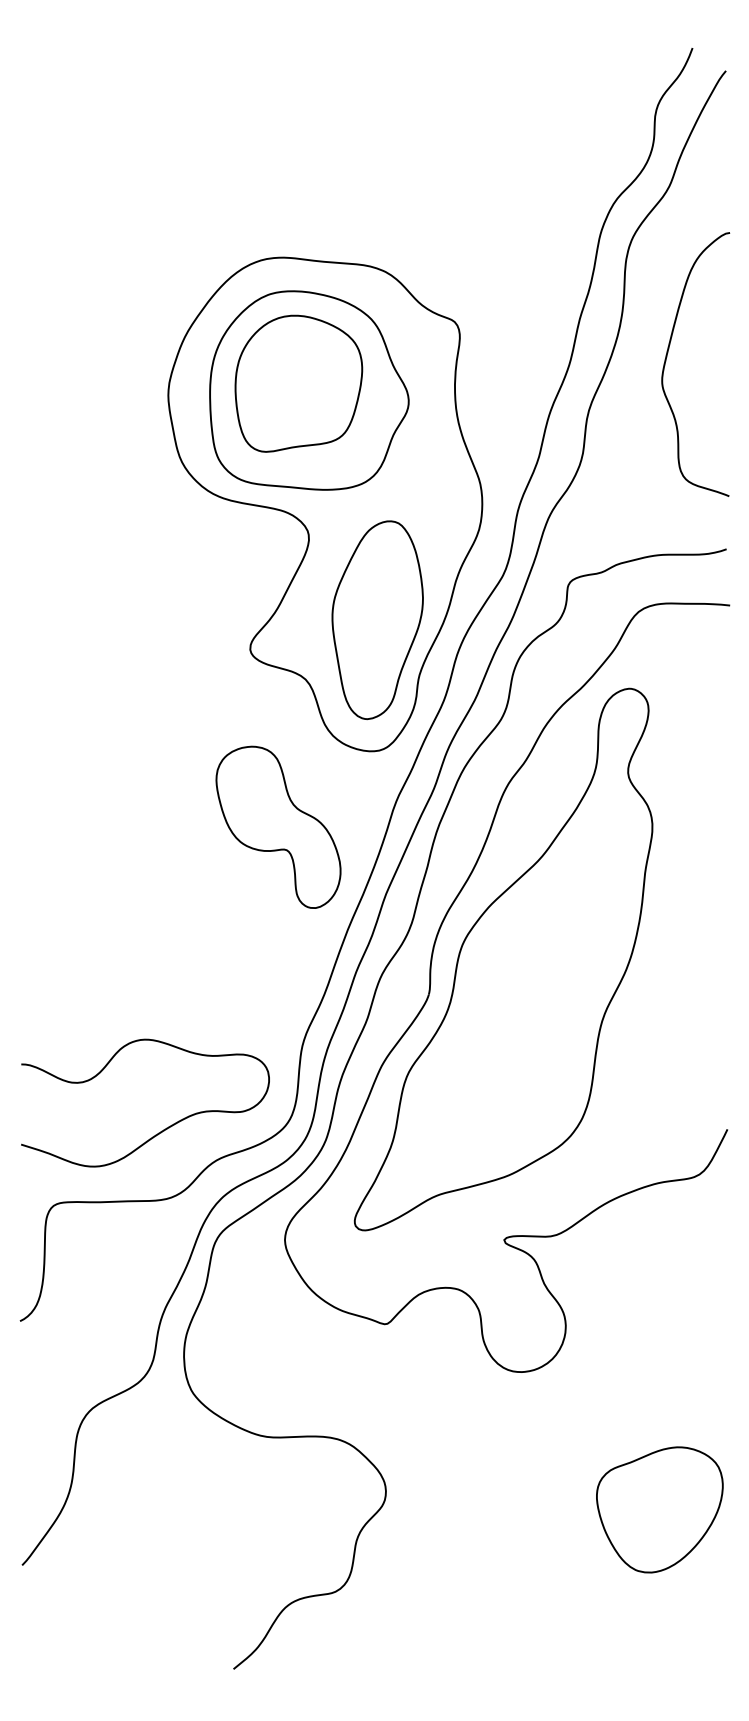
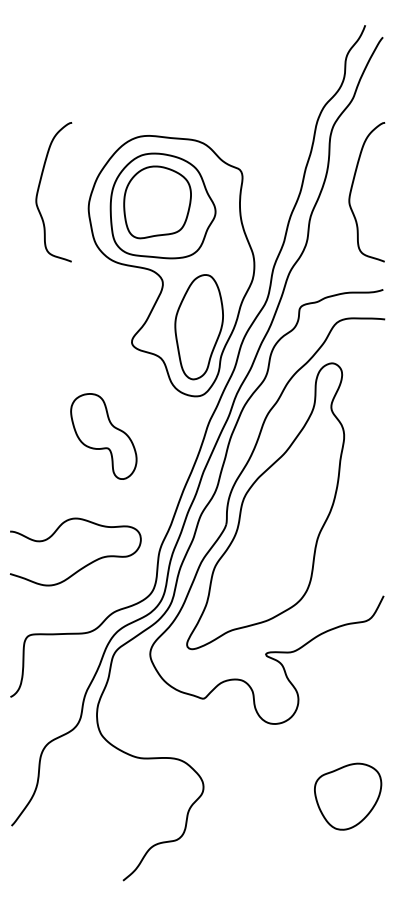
curve: (75, 359) -> (39, 189), added
part: (277, 827) -> (103, 436), moved
curve: (162, 1128) -> (84, 565), moved

